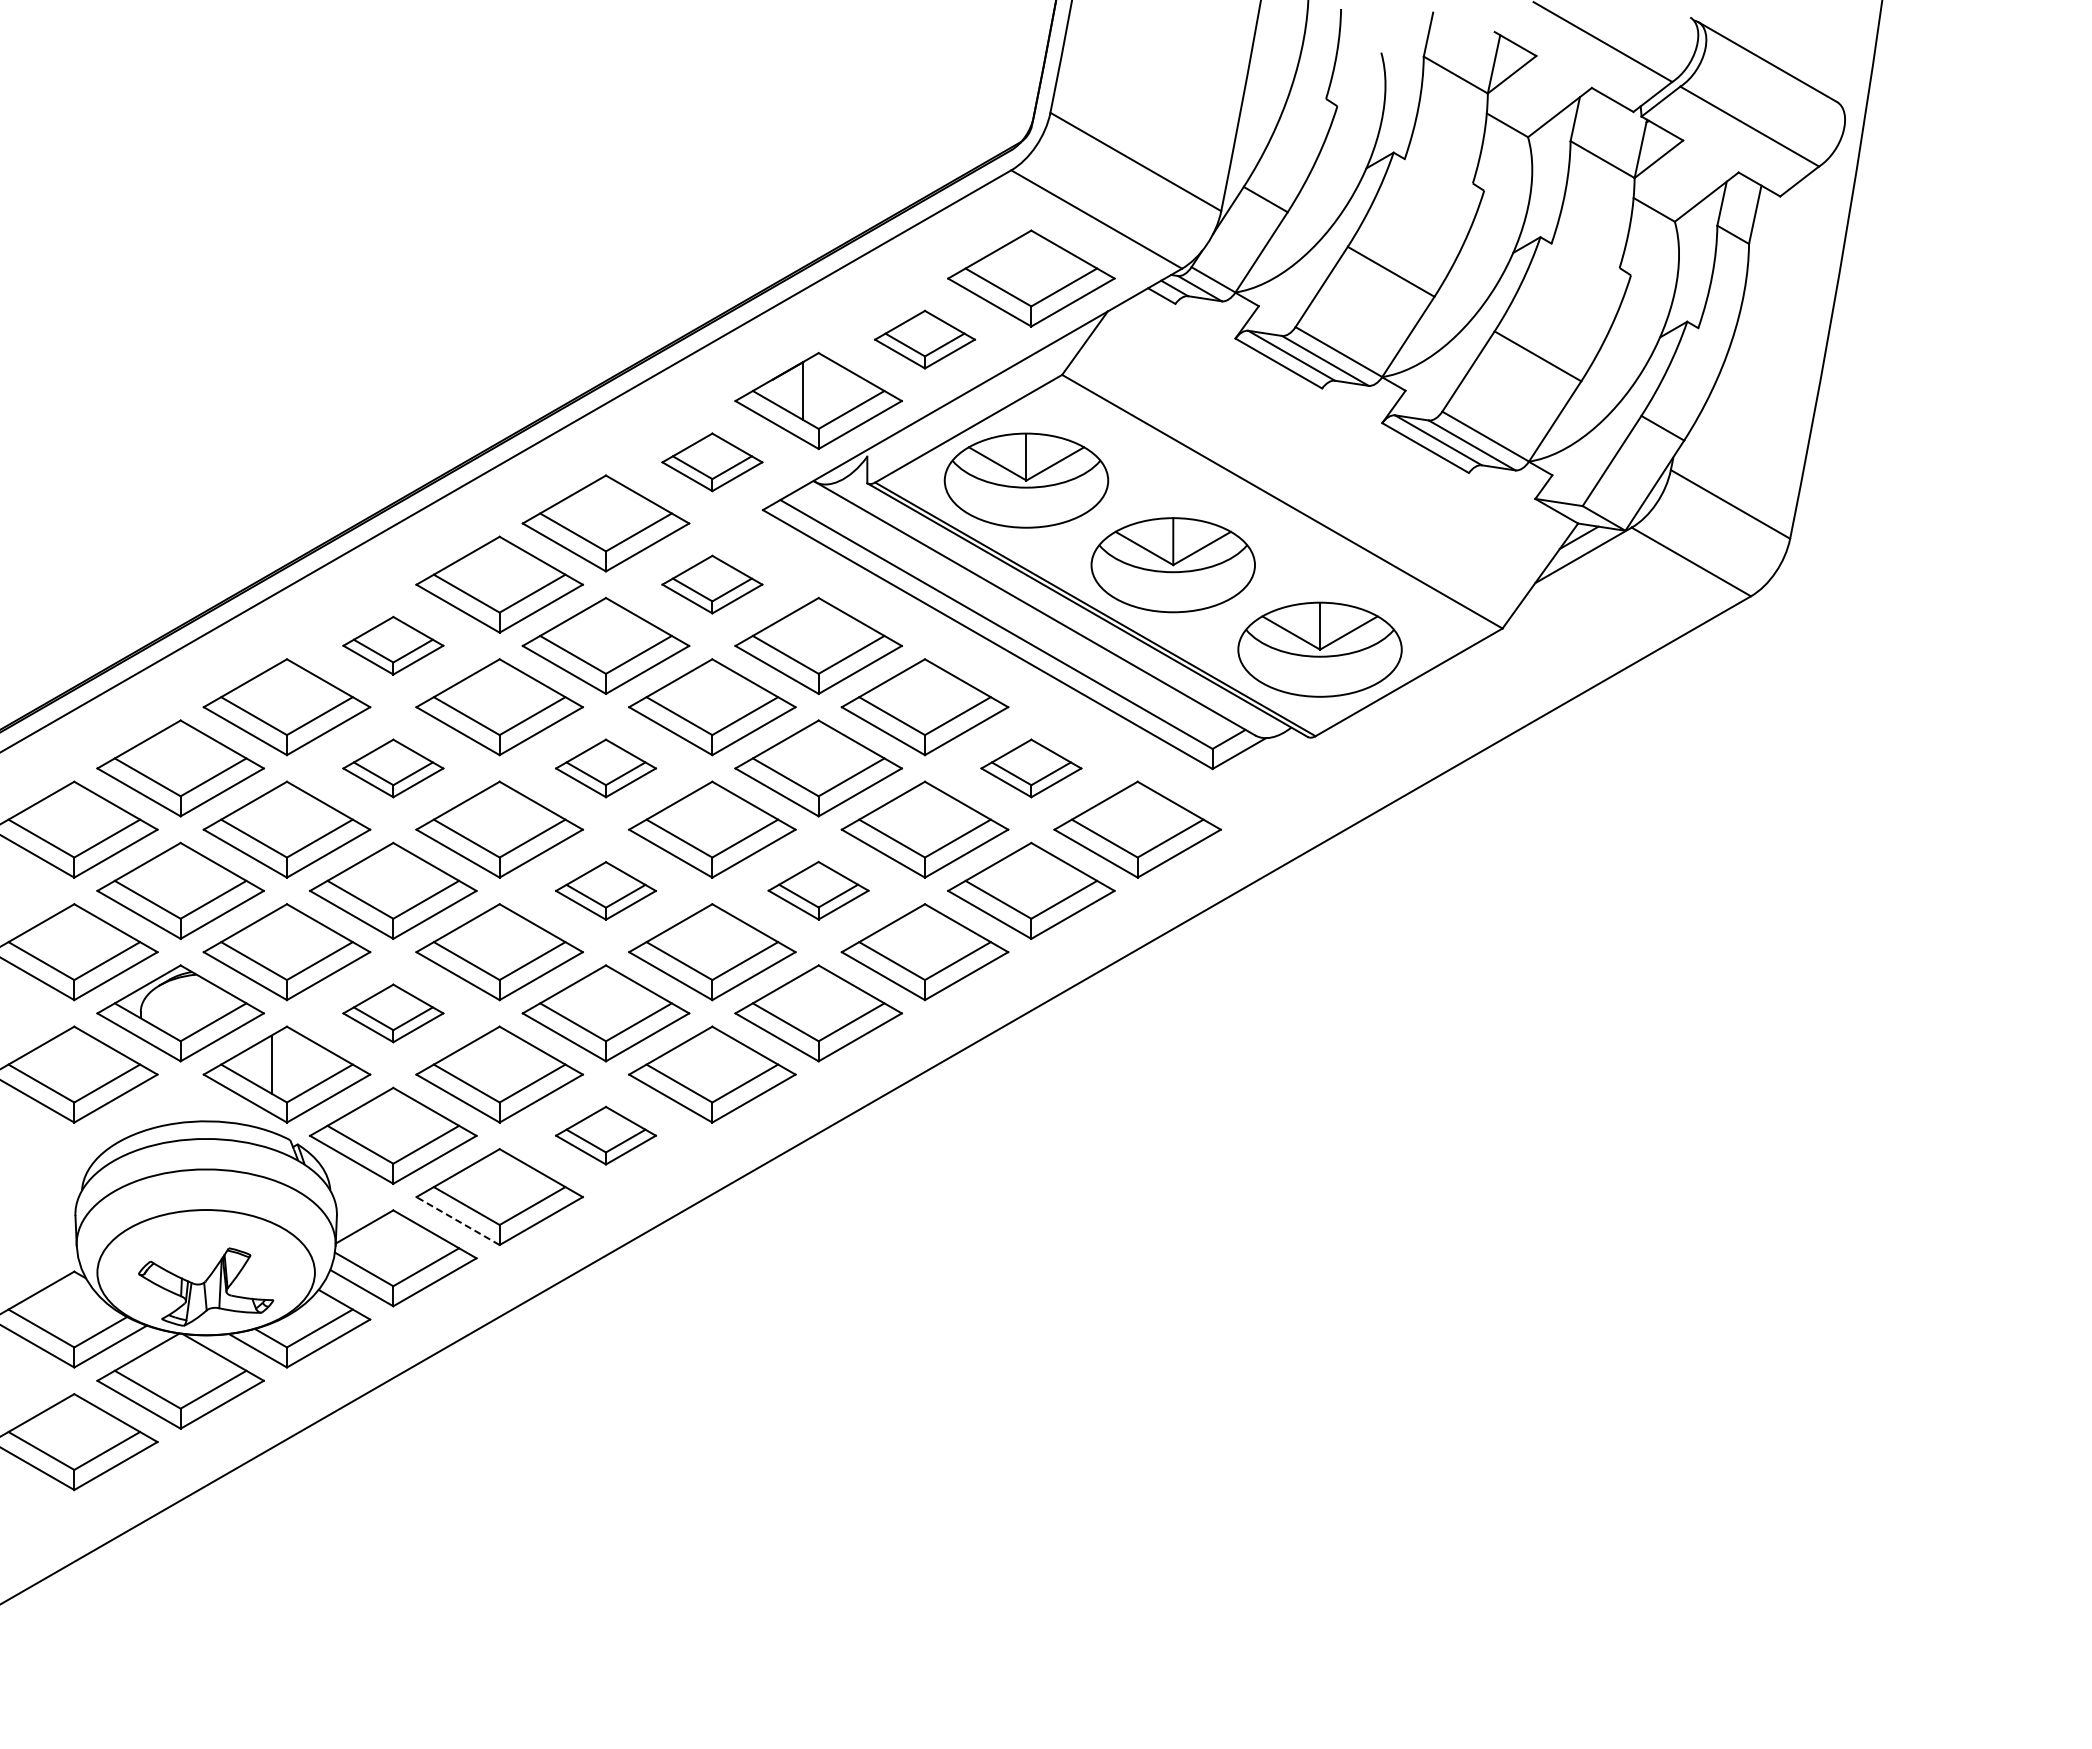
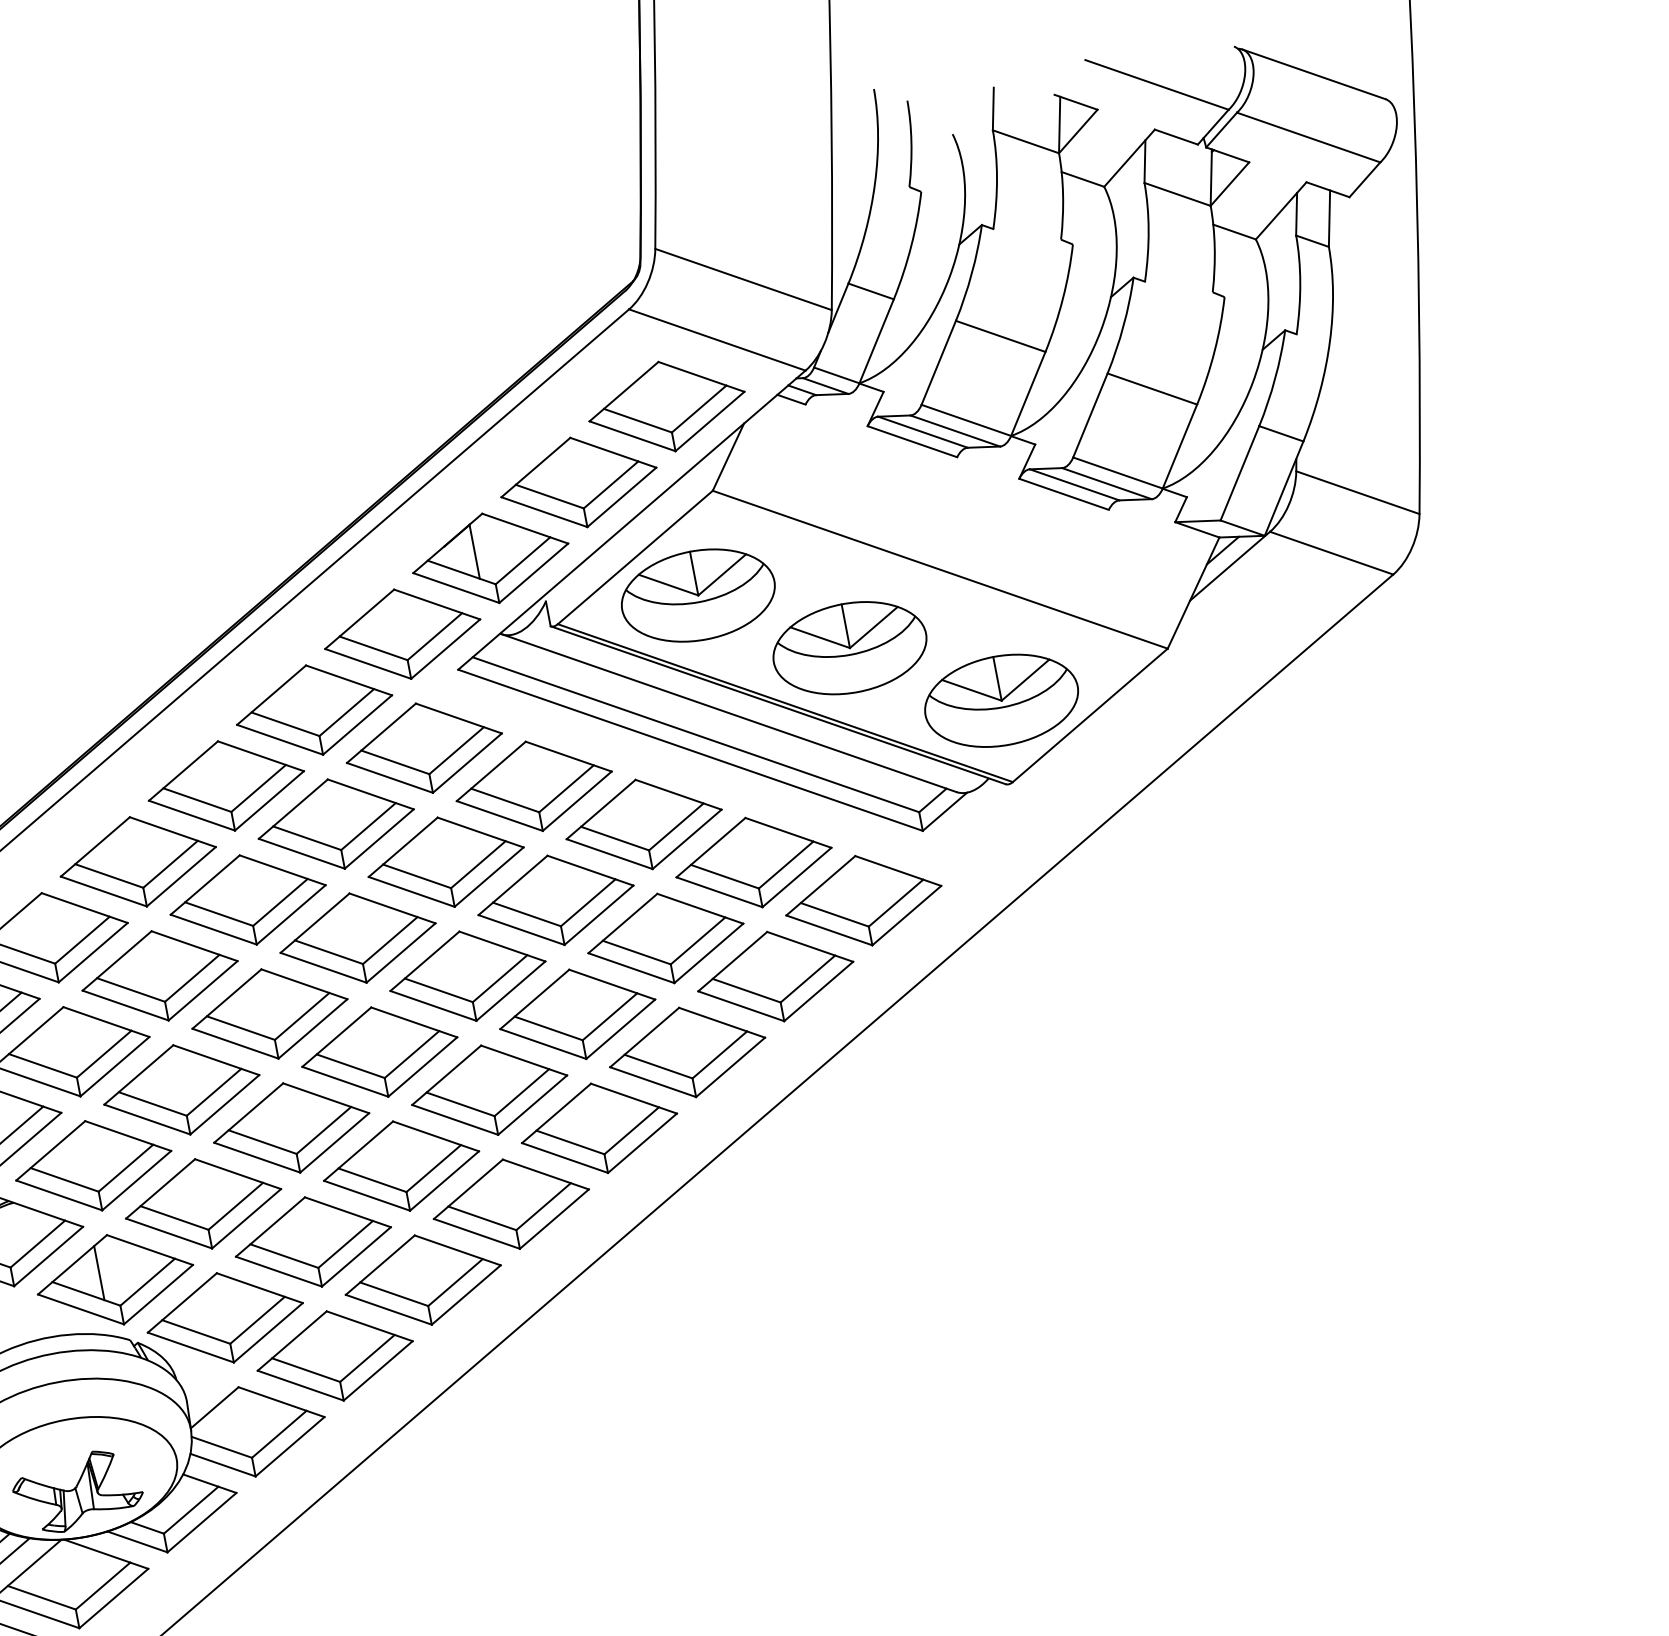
part: (924, 339) -> (578, 482), size x1.67
part: (712, 462) -> (402, 634), size x1.67
part: (712, 584) -> (424, 747), size x1.67
part: (393, 645) -> (138, 861), size x1.67
part: (393, 768) -> (160, 975), size x1.67
part: (605, 768) -> (357, 938), size x1.67
part: (1031, 768) -> (754, 862), size x1.67
part: (605, 890) -> (379, 1051), size x1.67
part: (818, 890) -> (577, 1013), size x1.67
part: (393, 1013) -> (203, 1203), size x1.67
part: (605, 1135) -> (422, 1279), size x1.67
line: (457, 1220) -> (300, 1385), dashed -> solid

